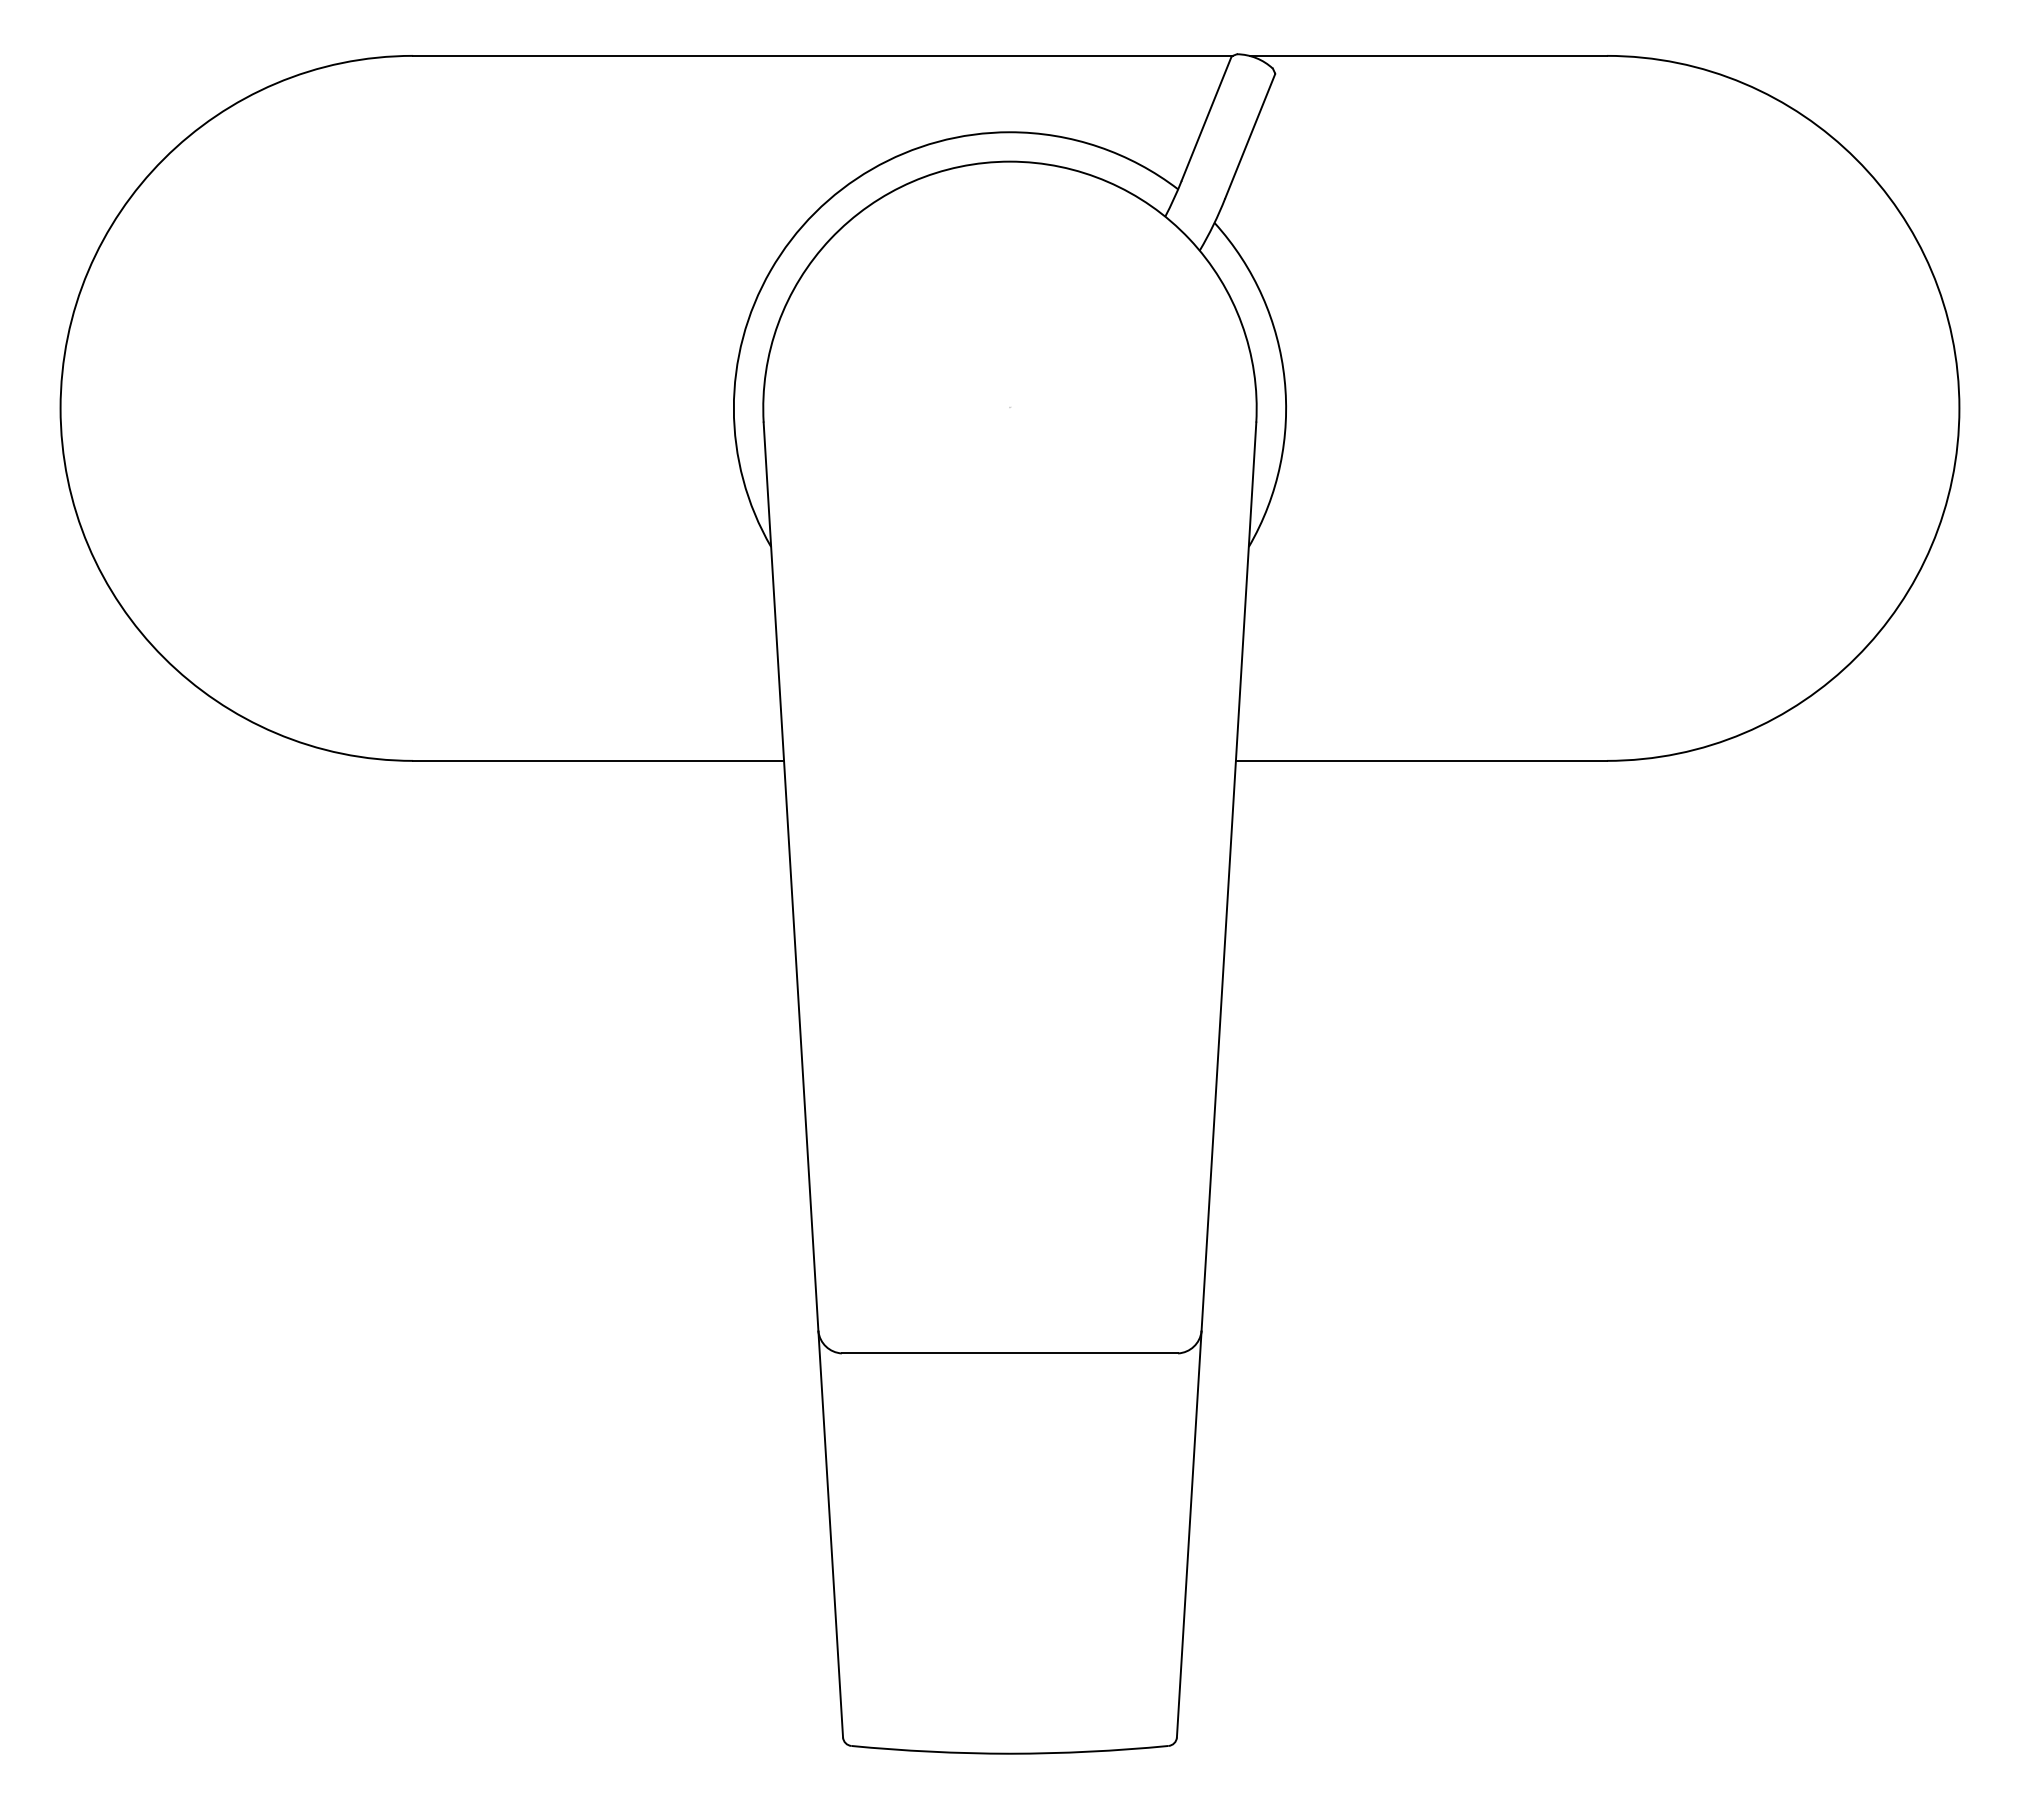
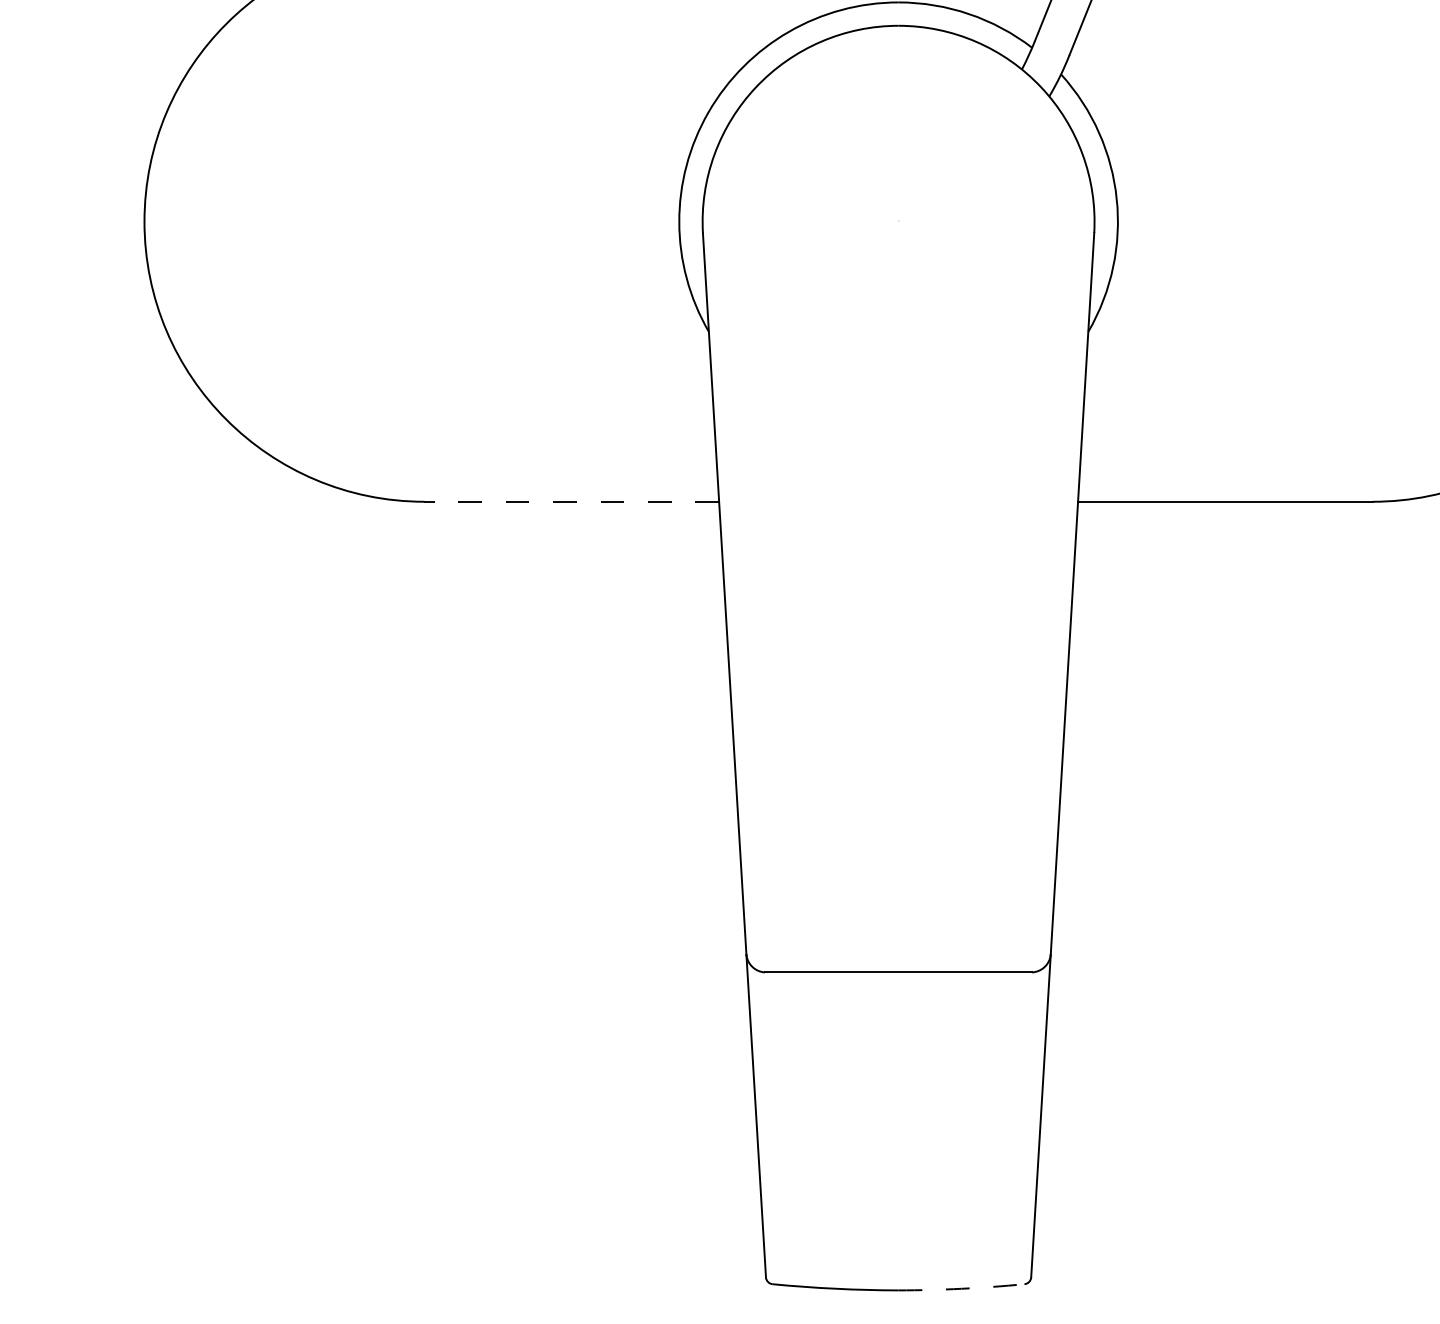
line: (598, 760) -> (571, 501), solid -> dashed
arc: (1089, 1751) -> (961, 1288), solid -> dashed

